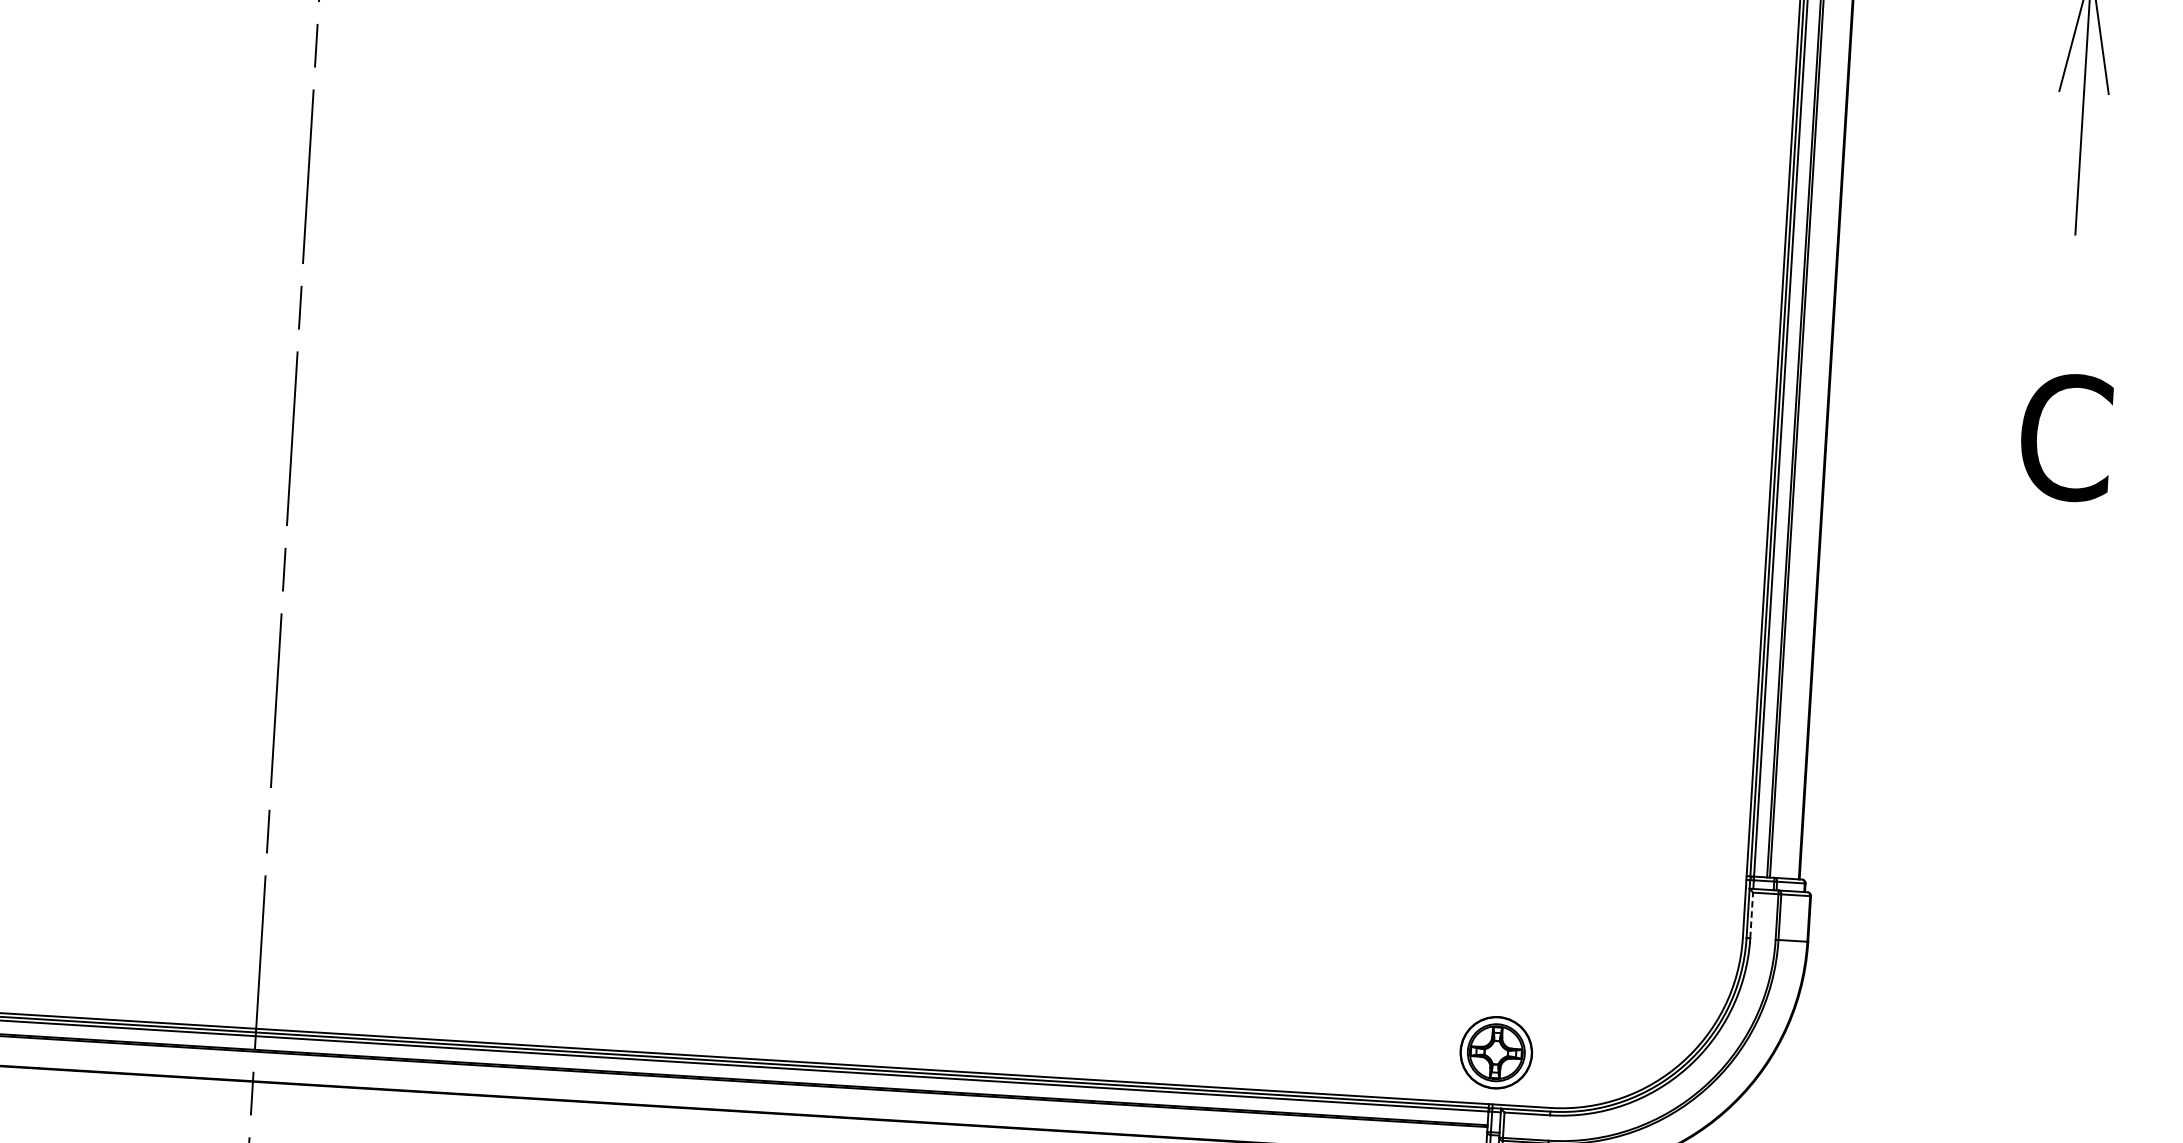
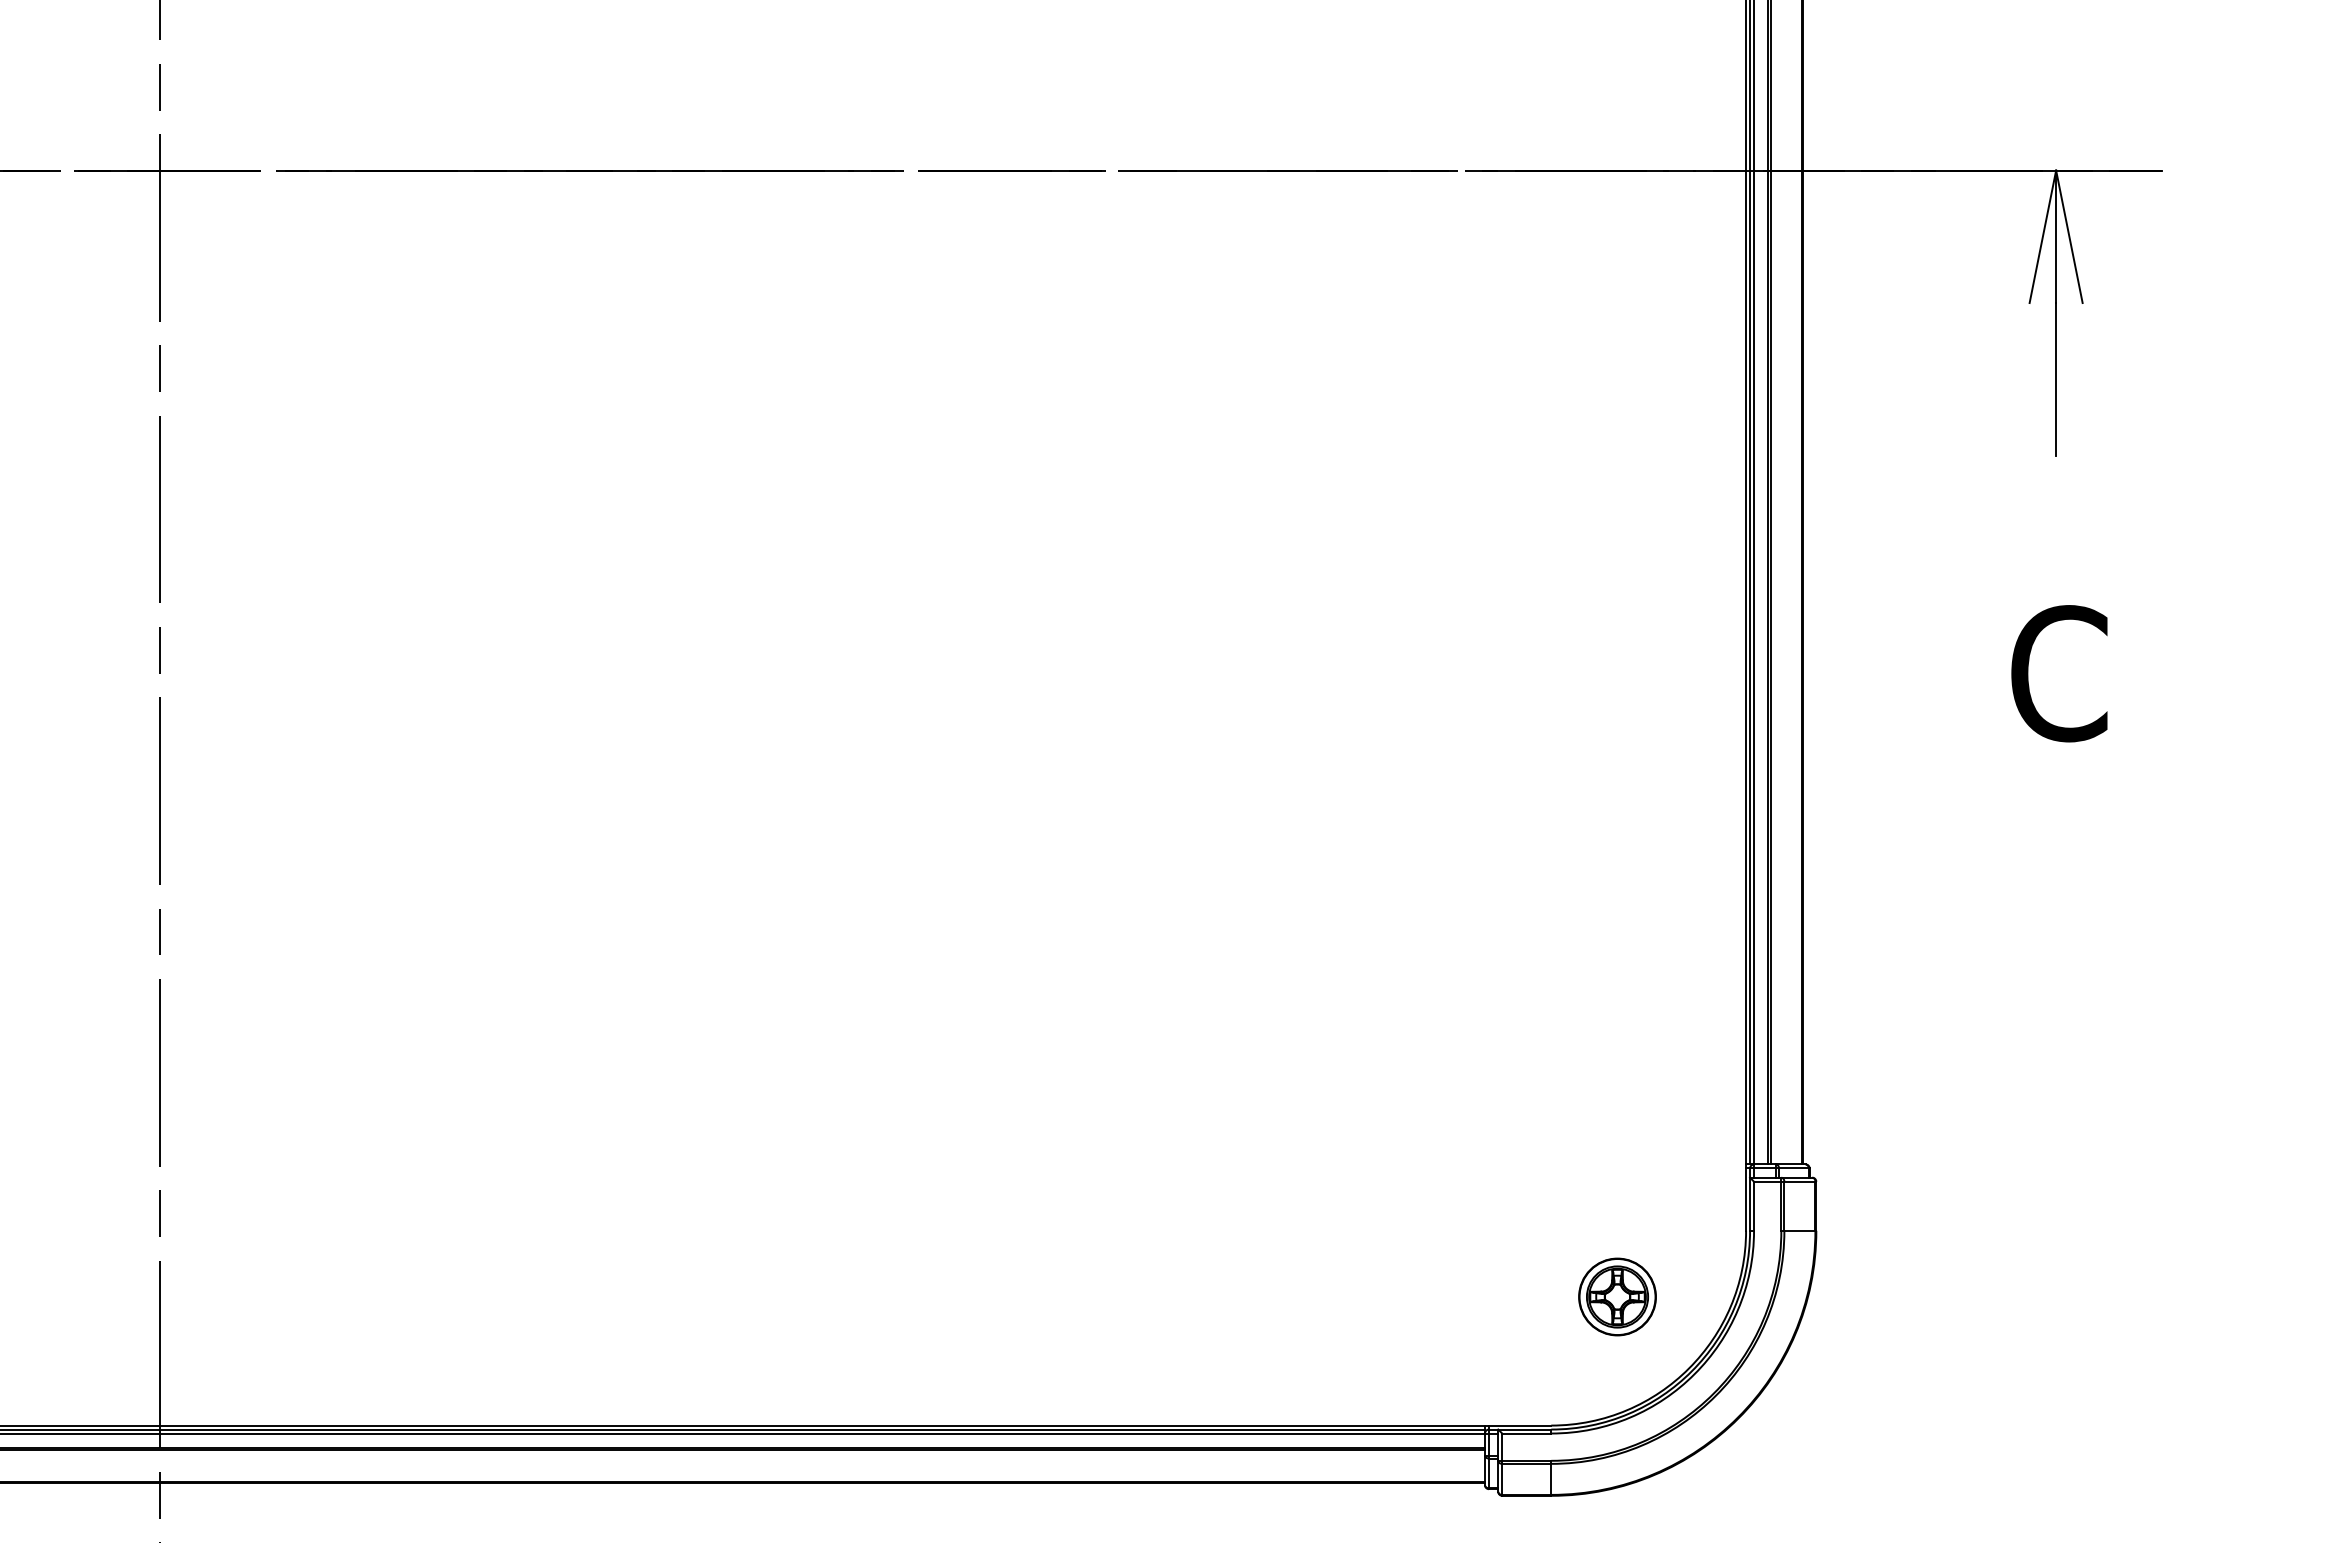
line: (1752, 915) -> (1754, 1206), dashed -> solid
part: (1496, 1052) -> (1617, 1296), moved

